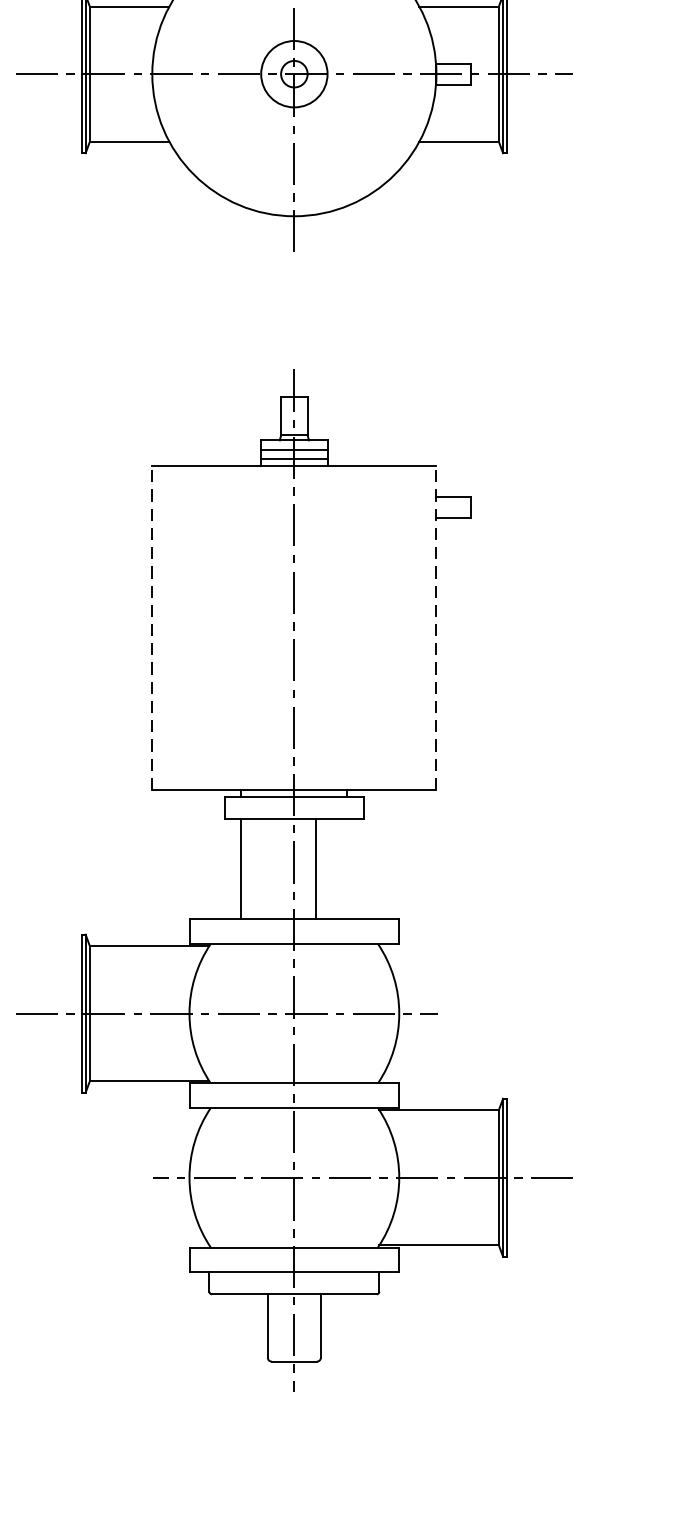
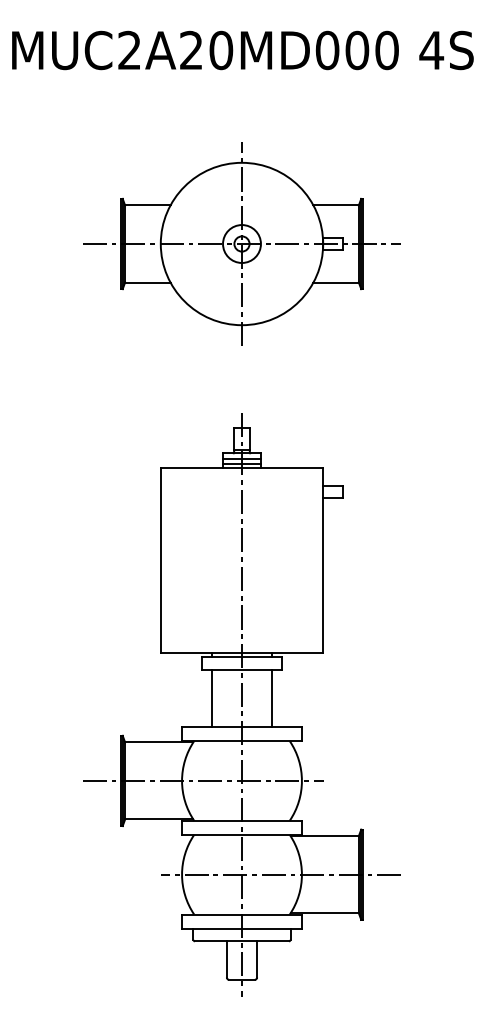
line: (151, 627) -> (160, 560), dashed -> solid
line: (436, 627) -> (323, 560), dashed -> solid
line: (316, 869) -> (272, 698), moved

